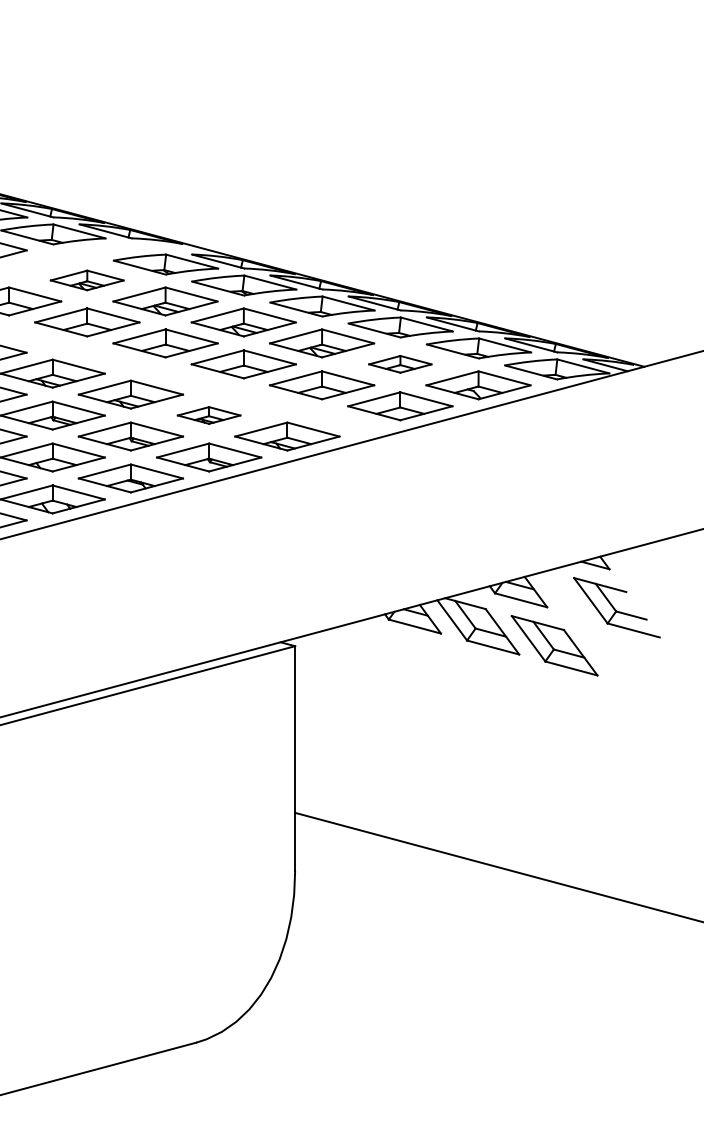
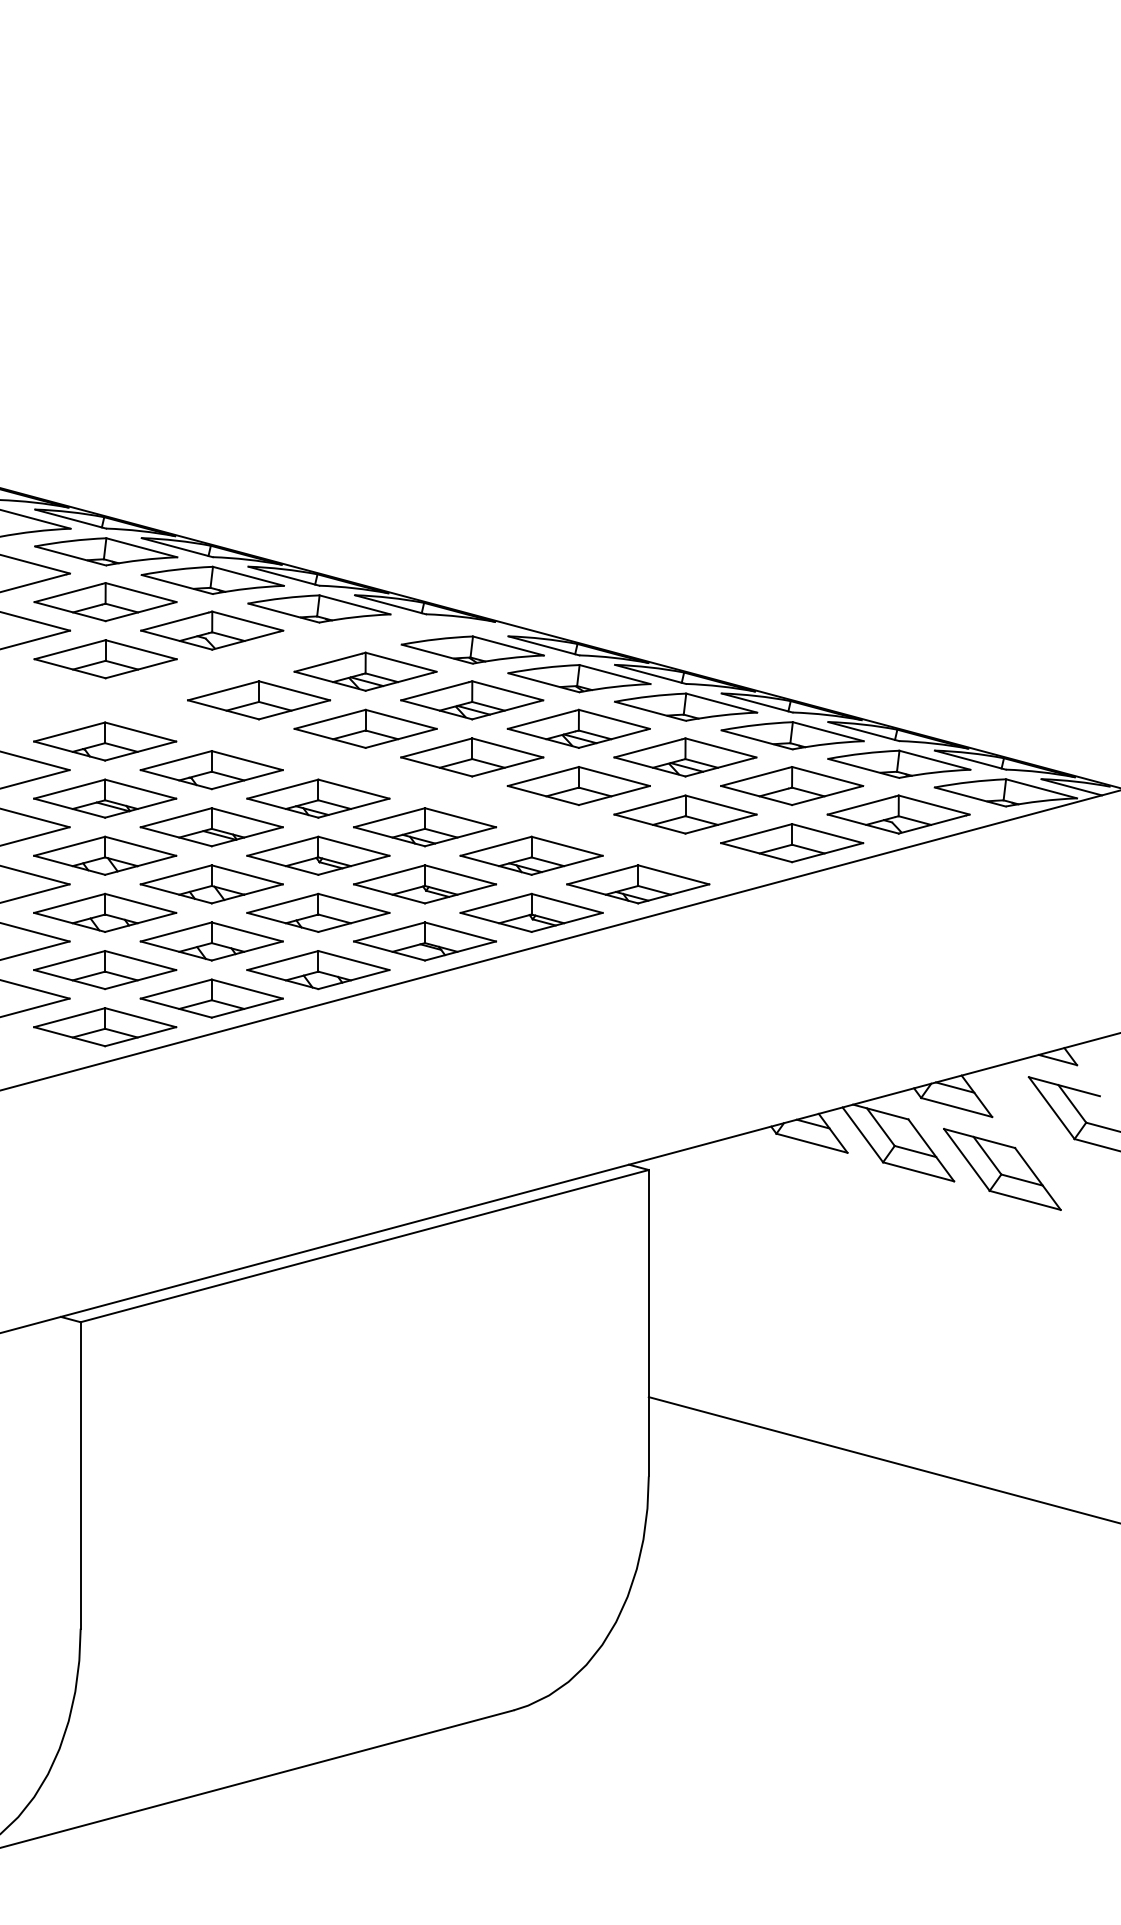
part: (87, 280) -> (365, 671), size x1.43
part: (400, 364) -> (792, 785), size x1.67
part: (209, 415) -> (531, 855), size x1.67

